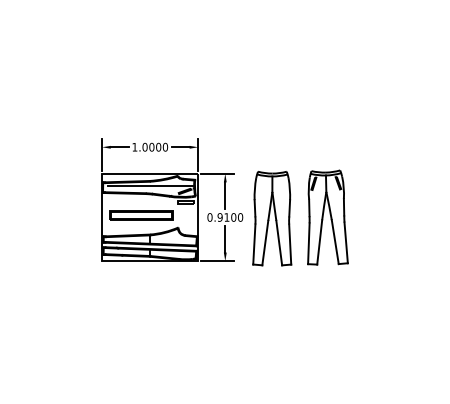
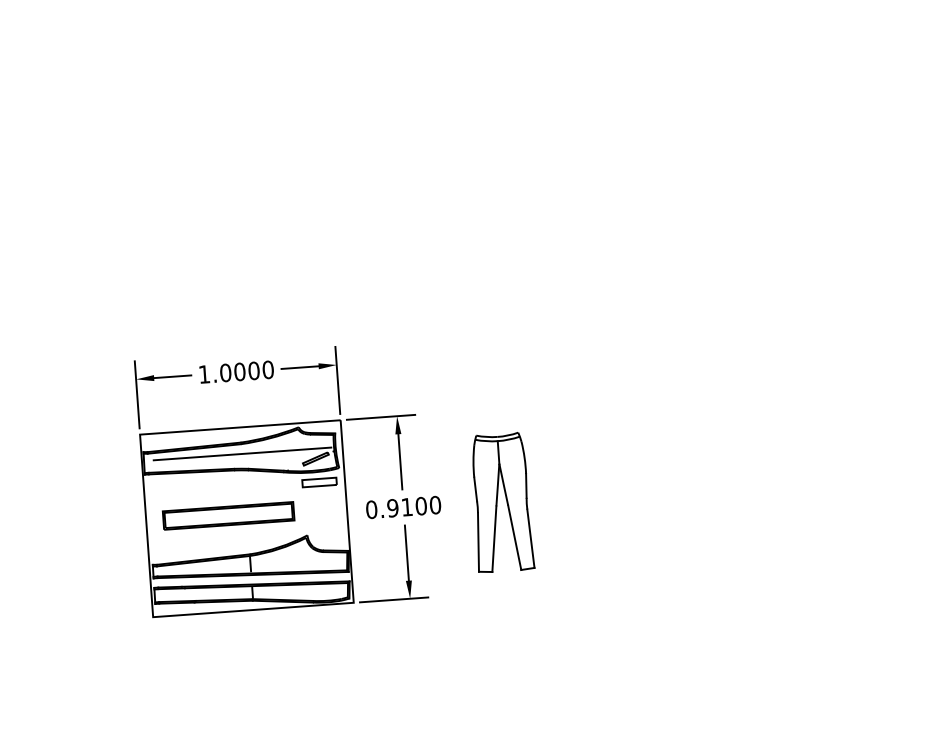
part: (327, 217) -> (616, 492), removed
part: (272, 218) -> (502, 502), size x0.7

